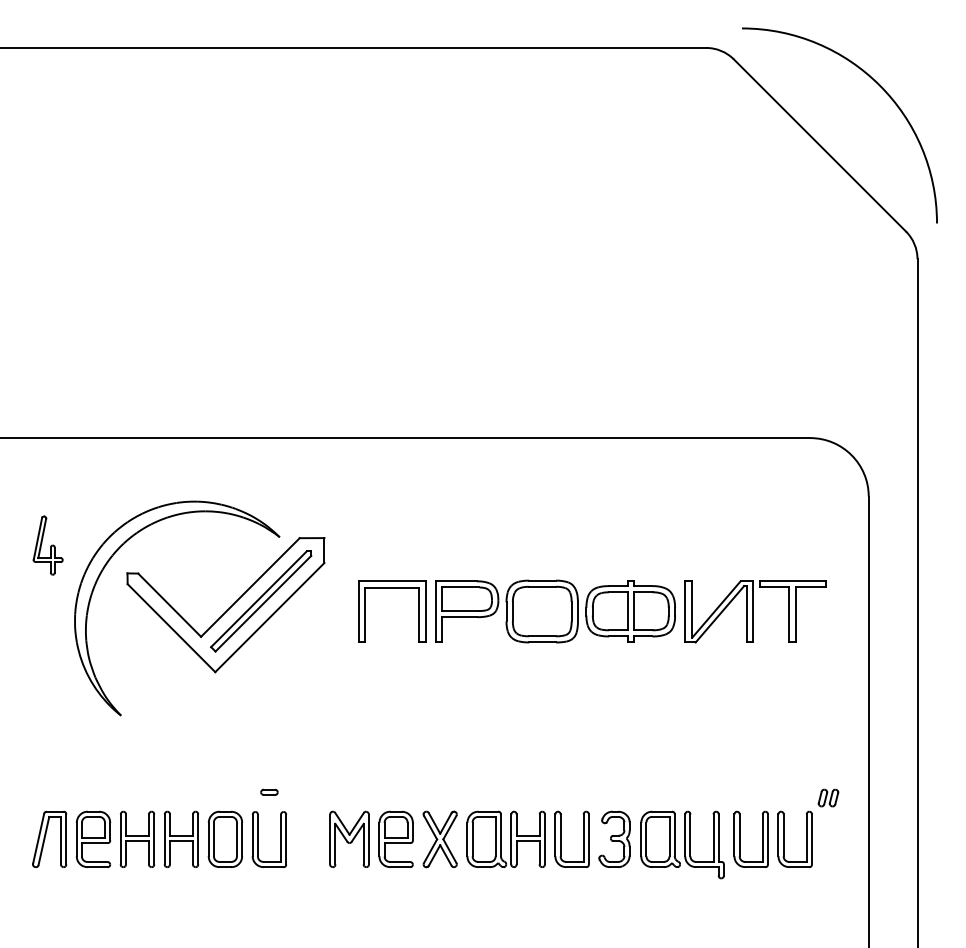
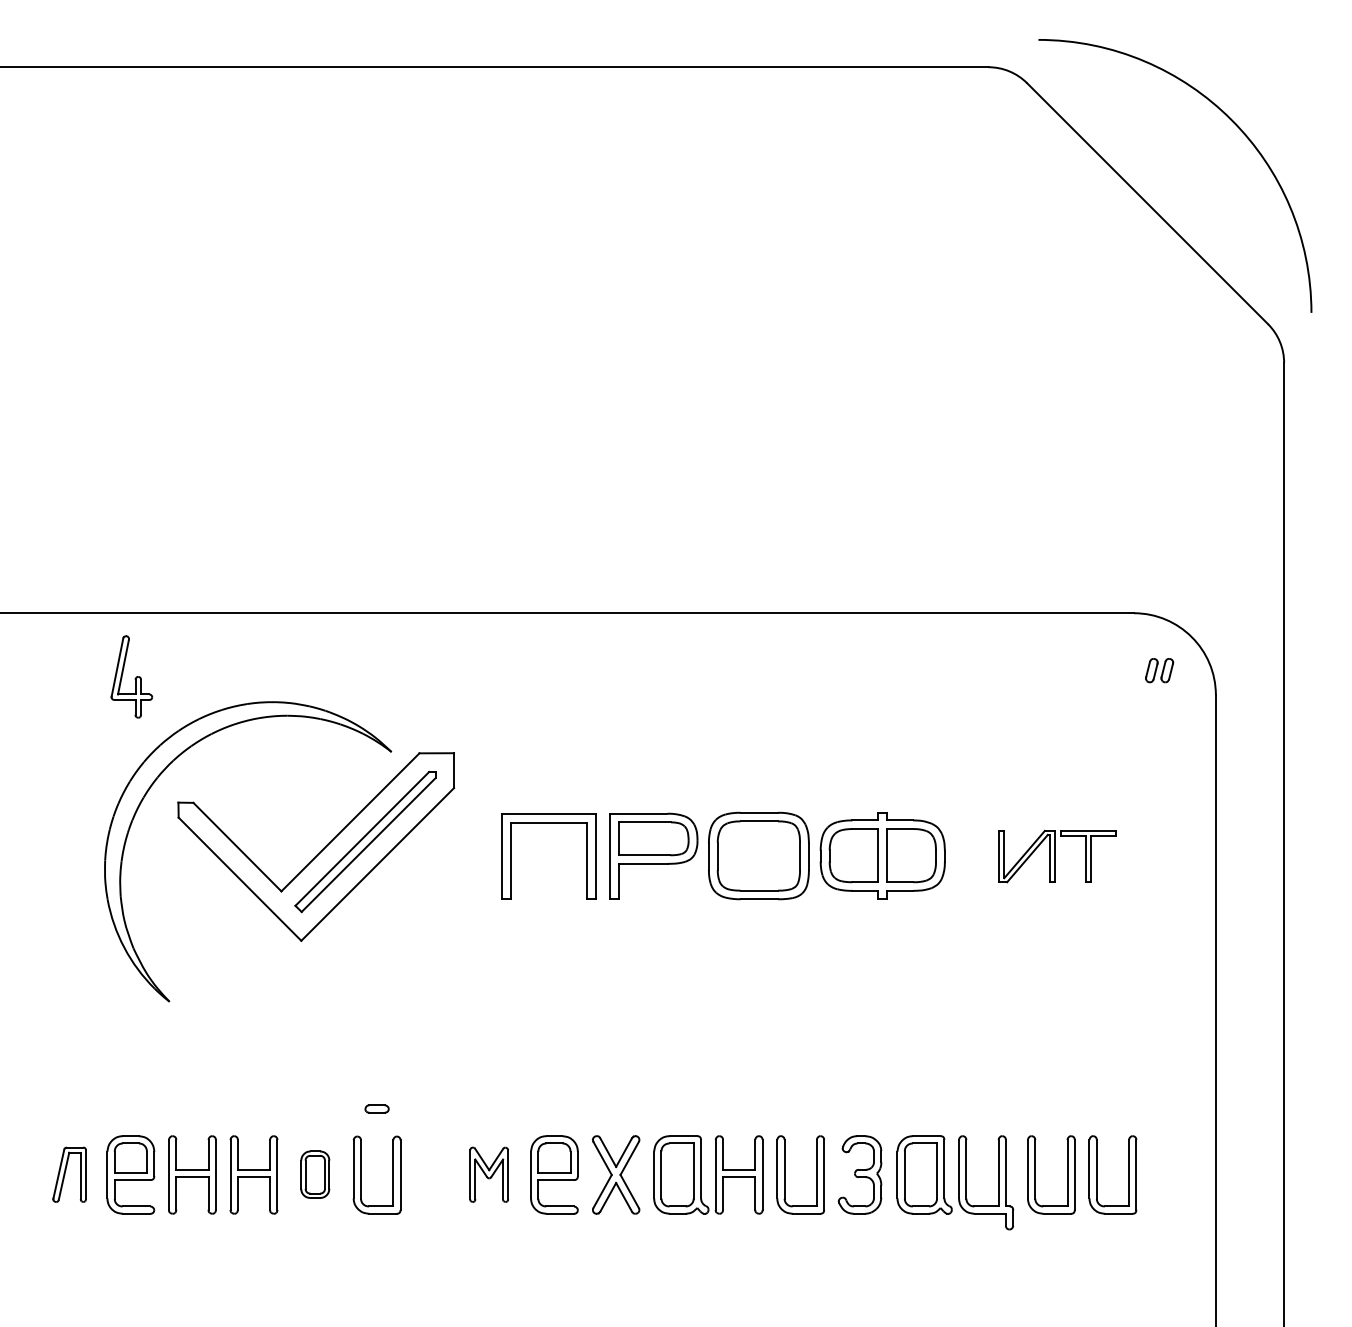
part: (47, 545) -> (130, 676), moved
part: (755, 611) -> (1057, 855), size x0.6
part: (828, 797) -> (1159, 669), moved
part: (49, 838) -> (69, 1173), size x0.7
part: (224, 838) -> (314, 1173), size x0.6
part: (349, 838) -> (489, 1173), size x0.7

